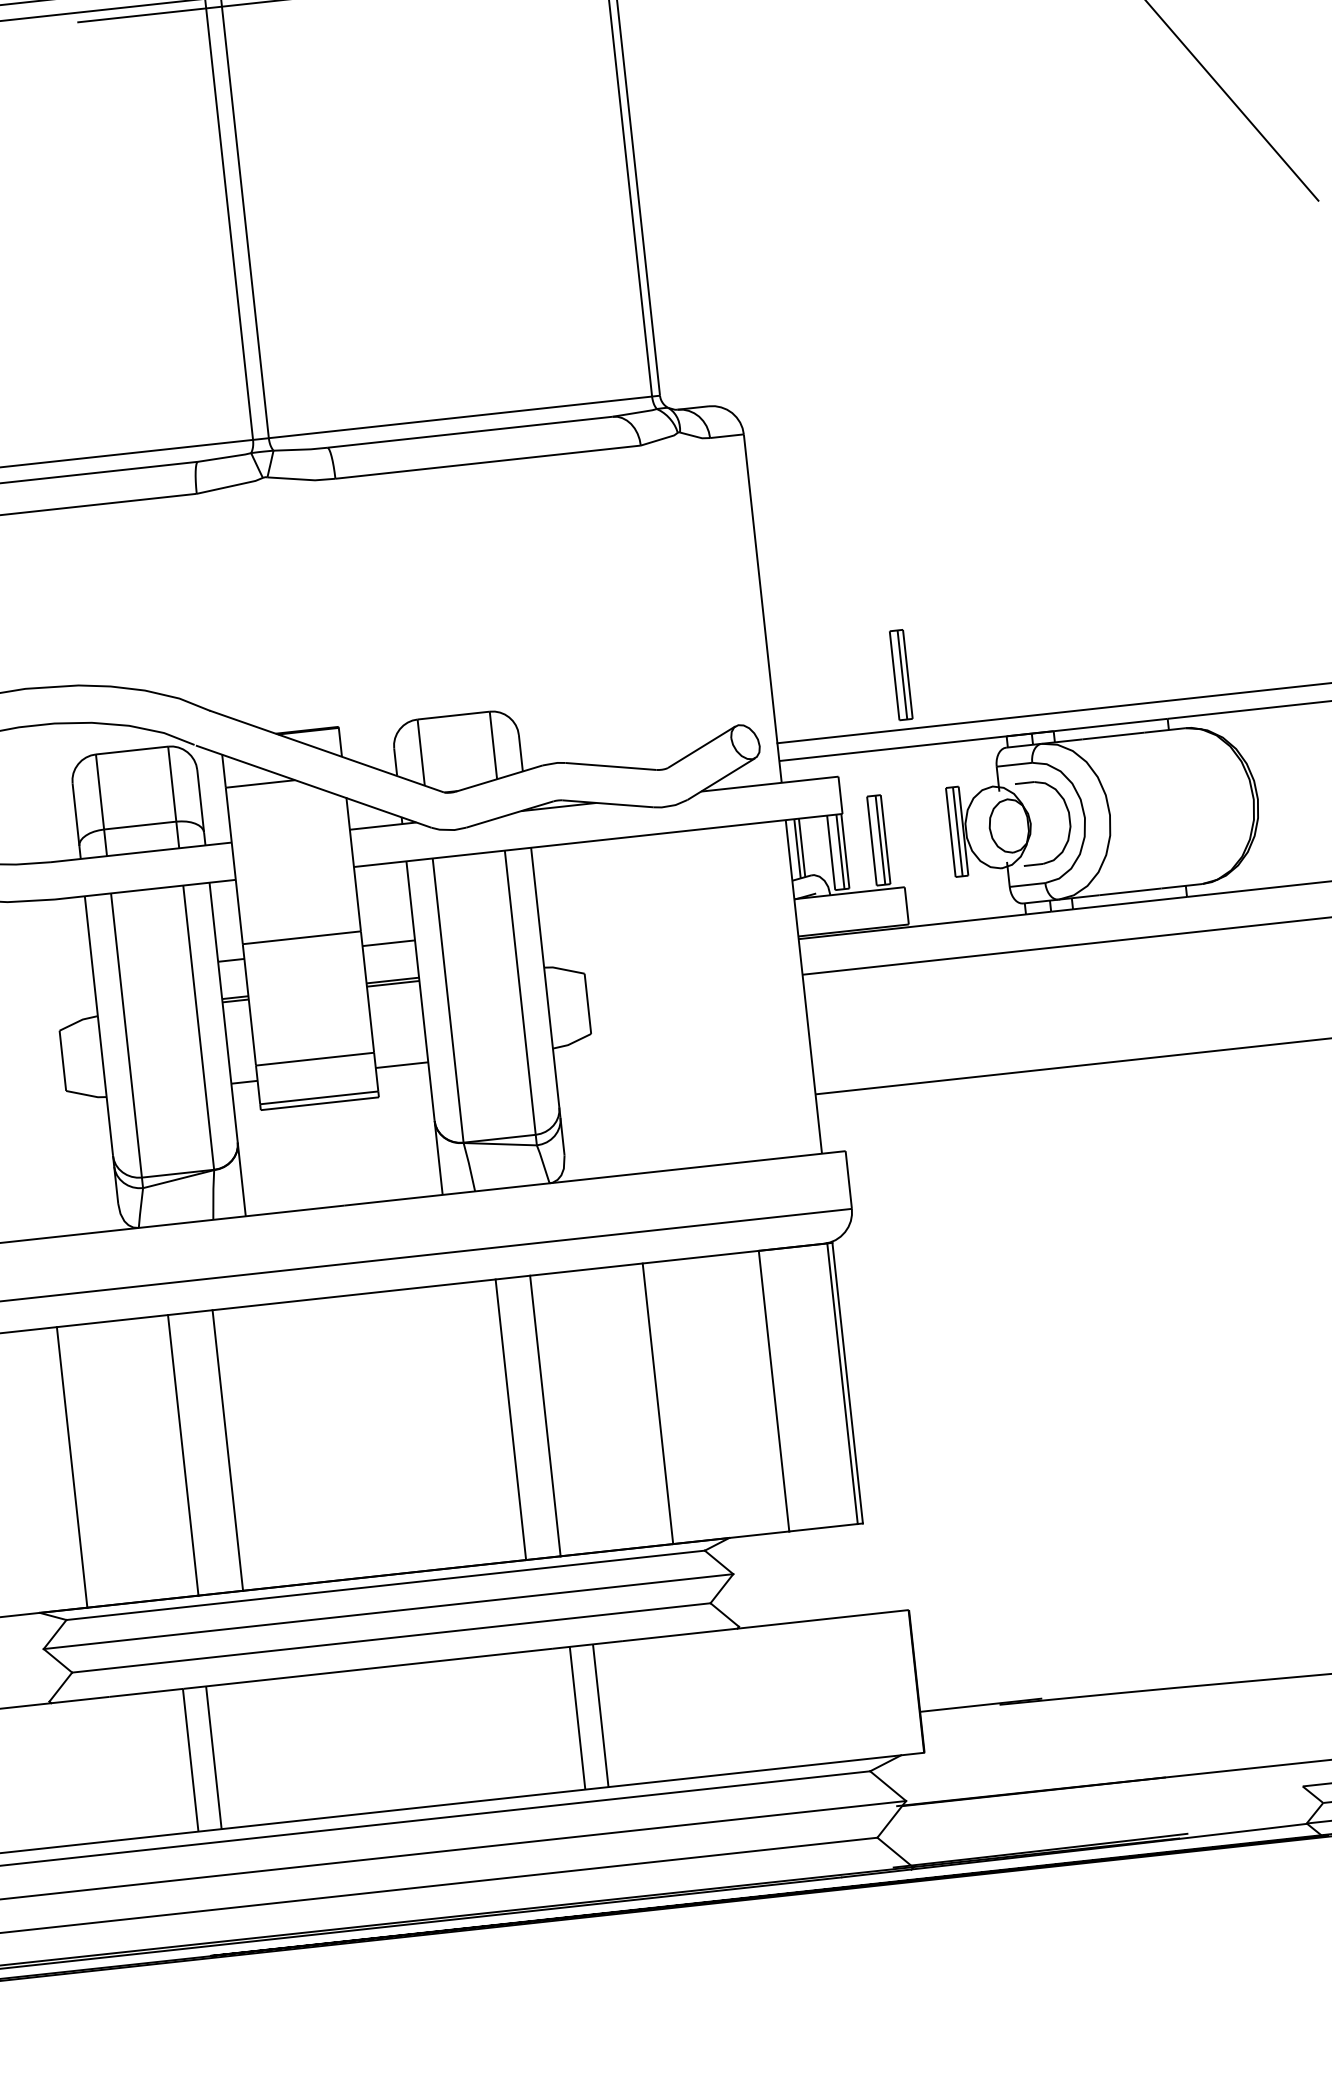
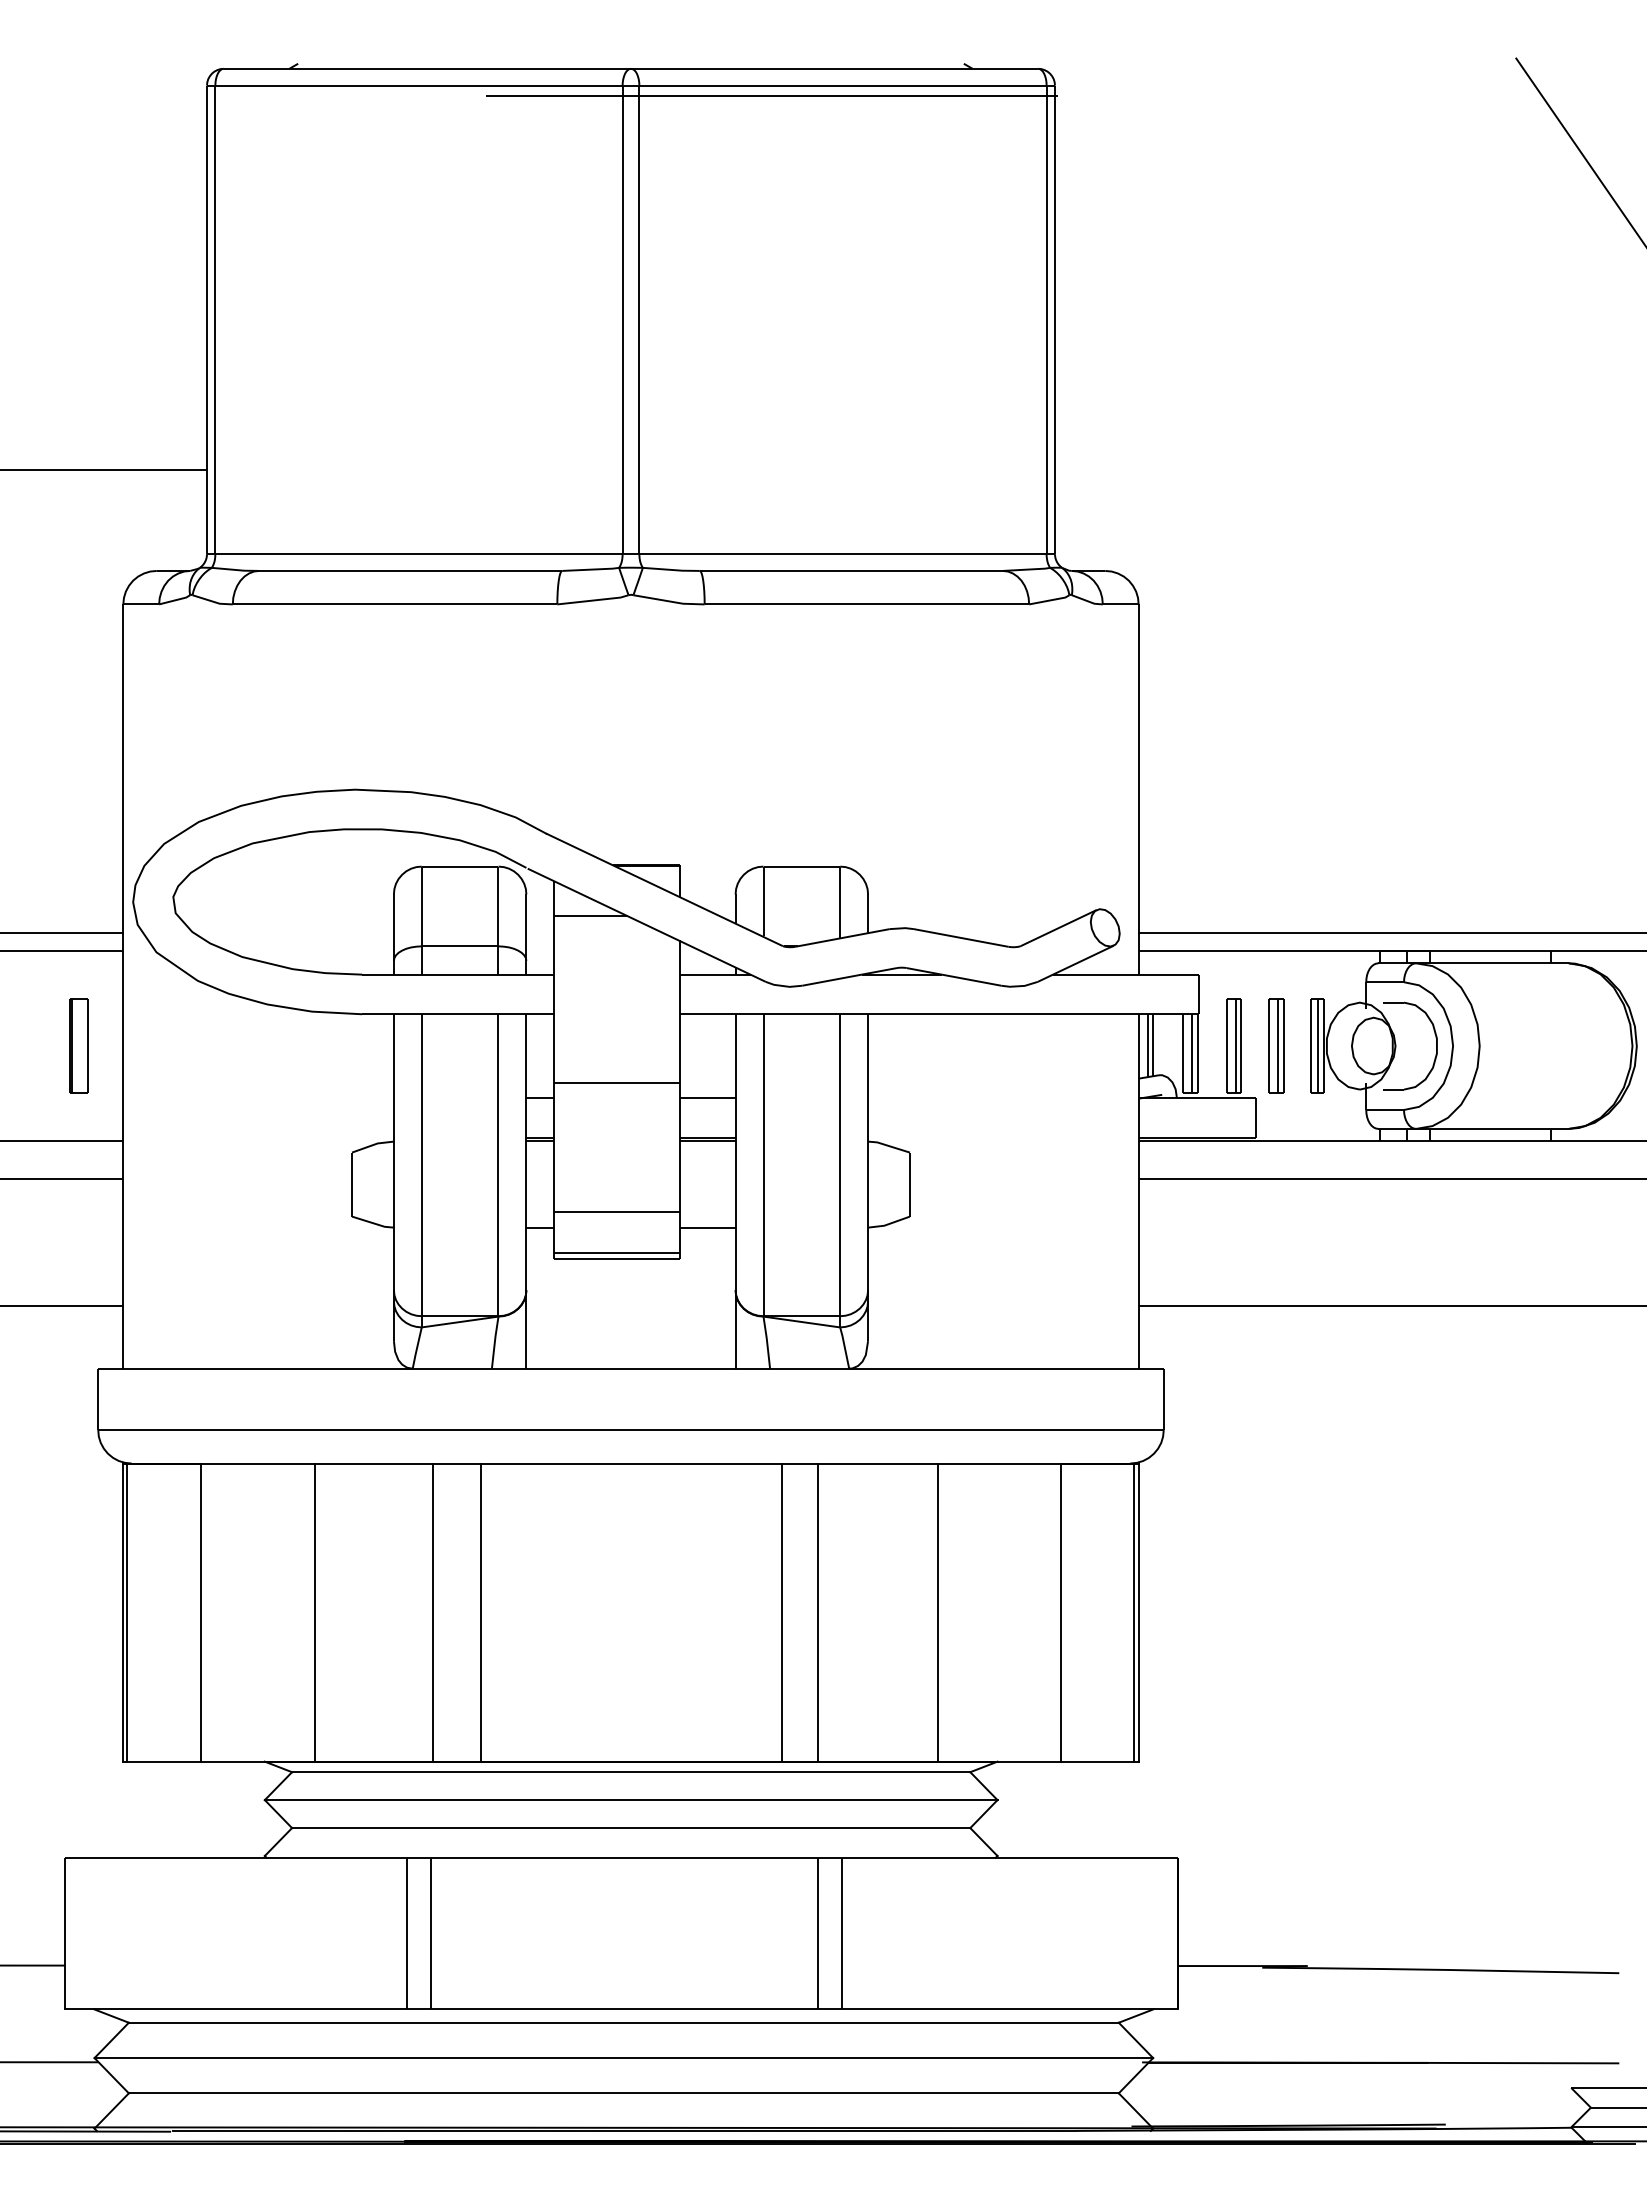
part: (901, 674) -> (1276, 1045), moved

